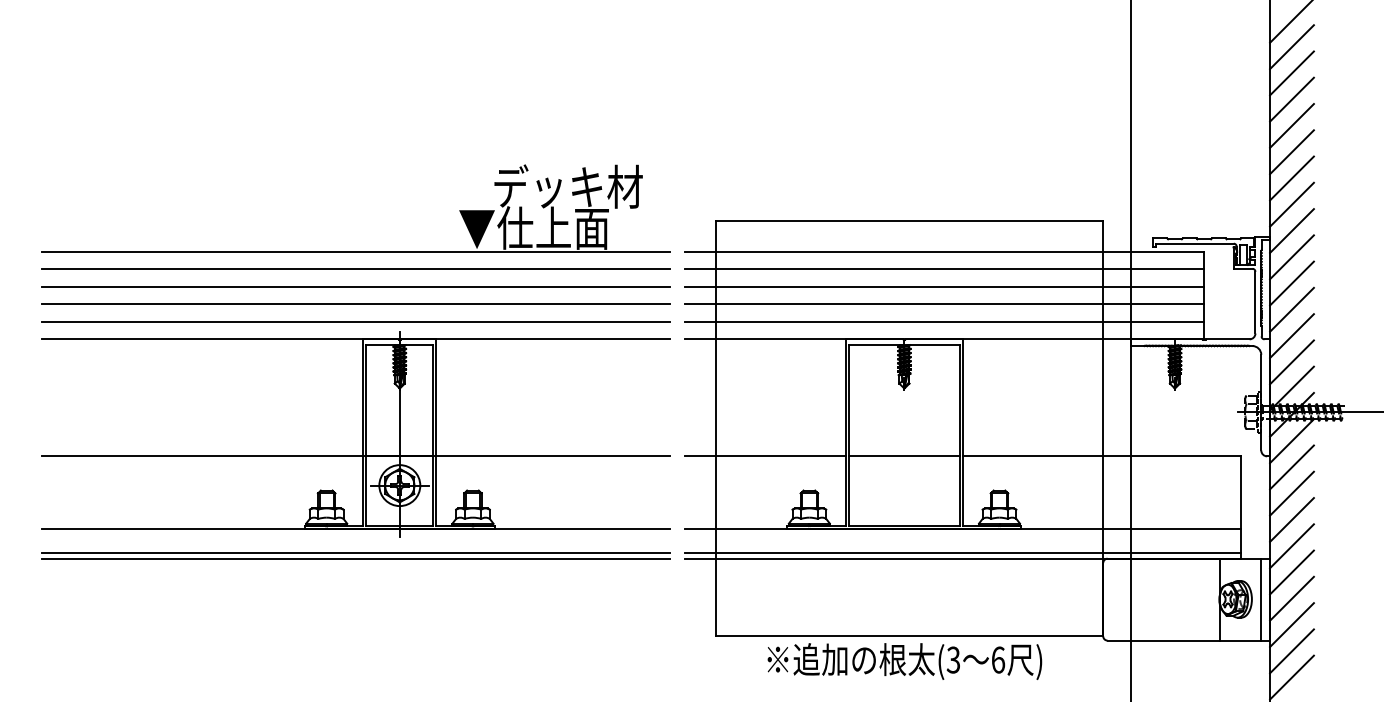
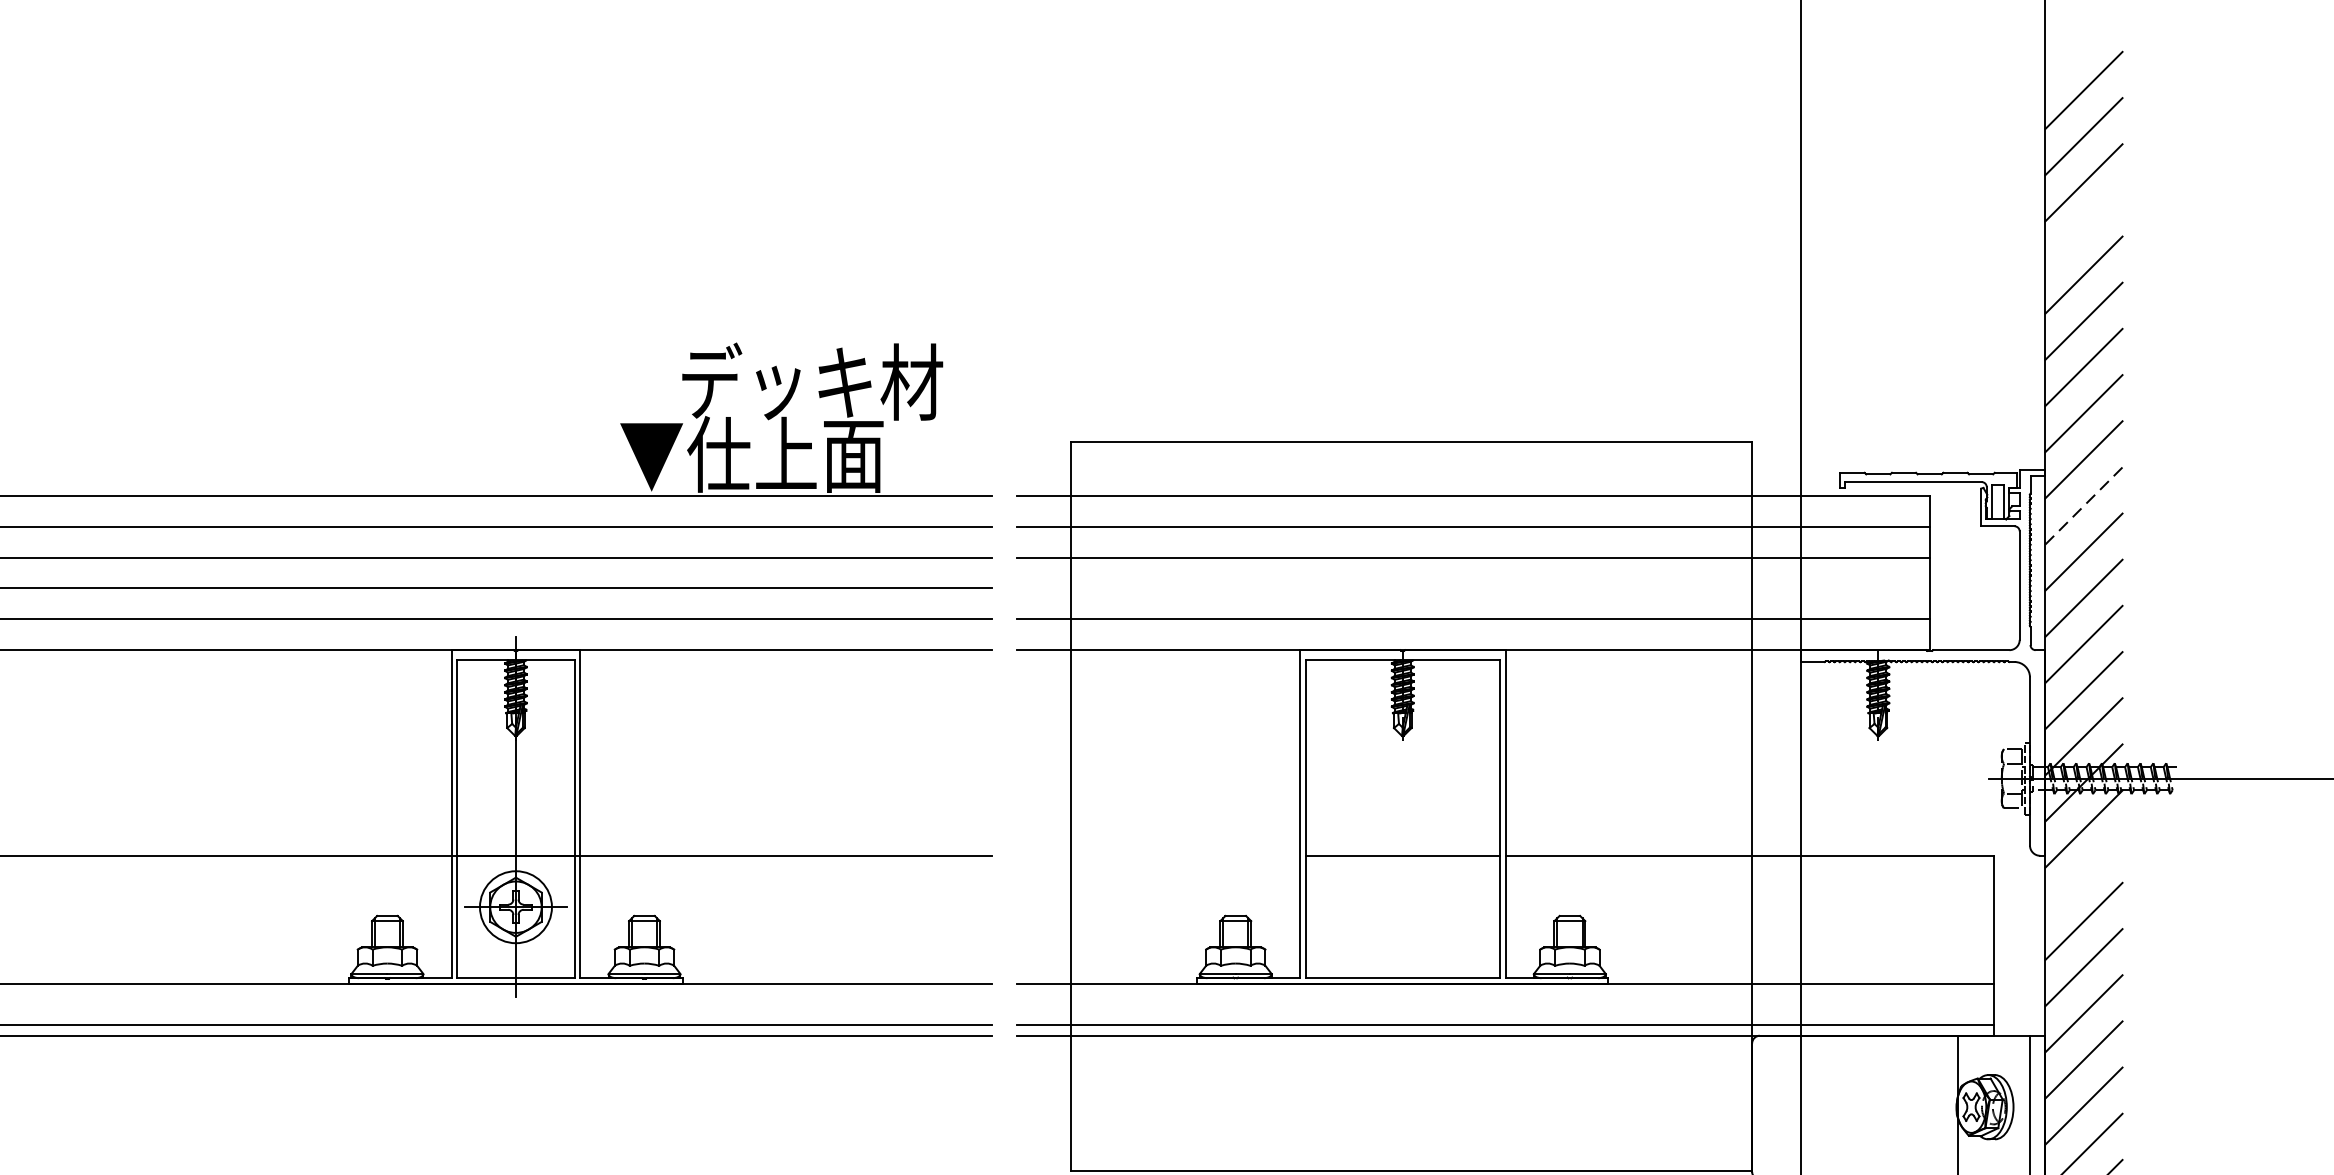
line: (1291, 99) -> (2083, 228), removed
line: (1292, 256) -> (2084, 504), solid -> dashed
line: (944, 304) -> (1473, 588), removed
line: (765, 456) -> (1158, 856), removed
line: (1291, 467) -> (2083, 875), removed

